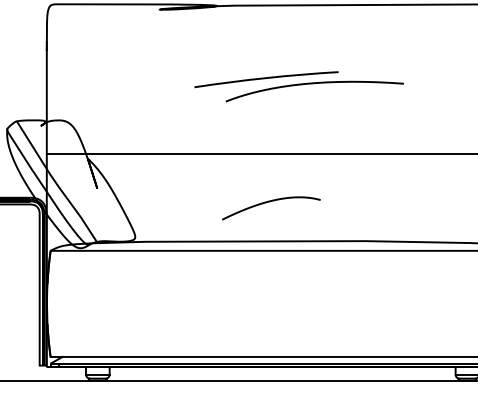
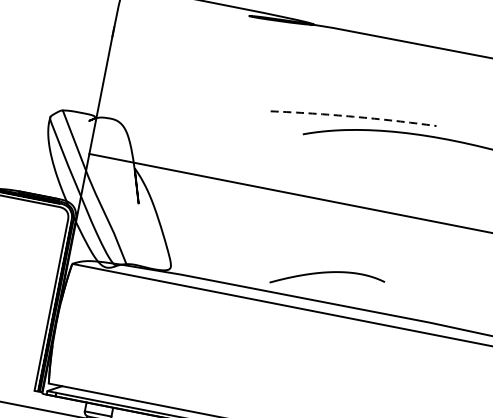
arc: (266, 78) -> (353, 117), solid -> dashed
curve: (270, 202) -> (327, 273), moved

